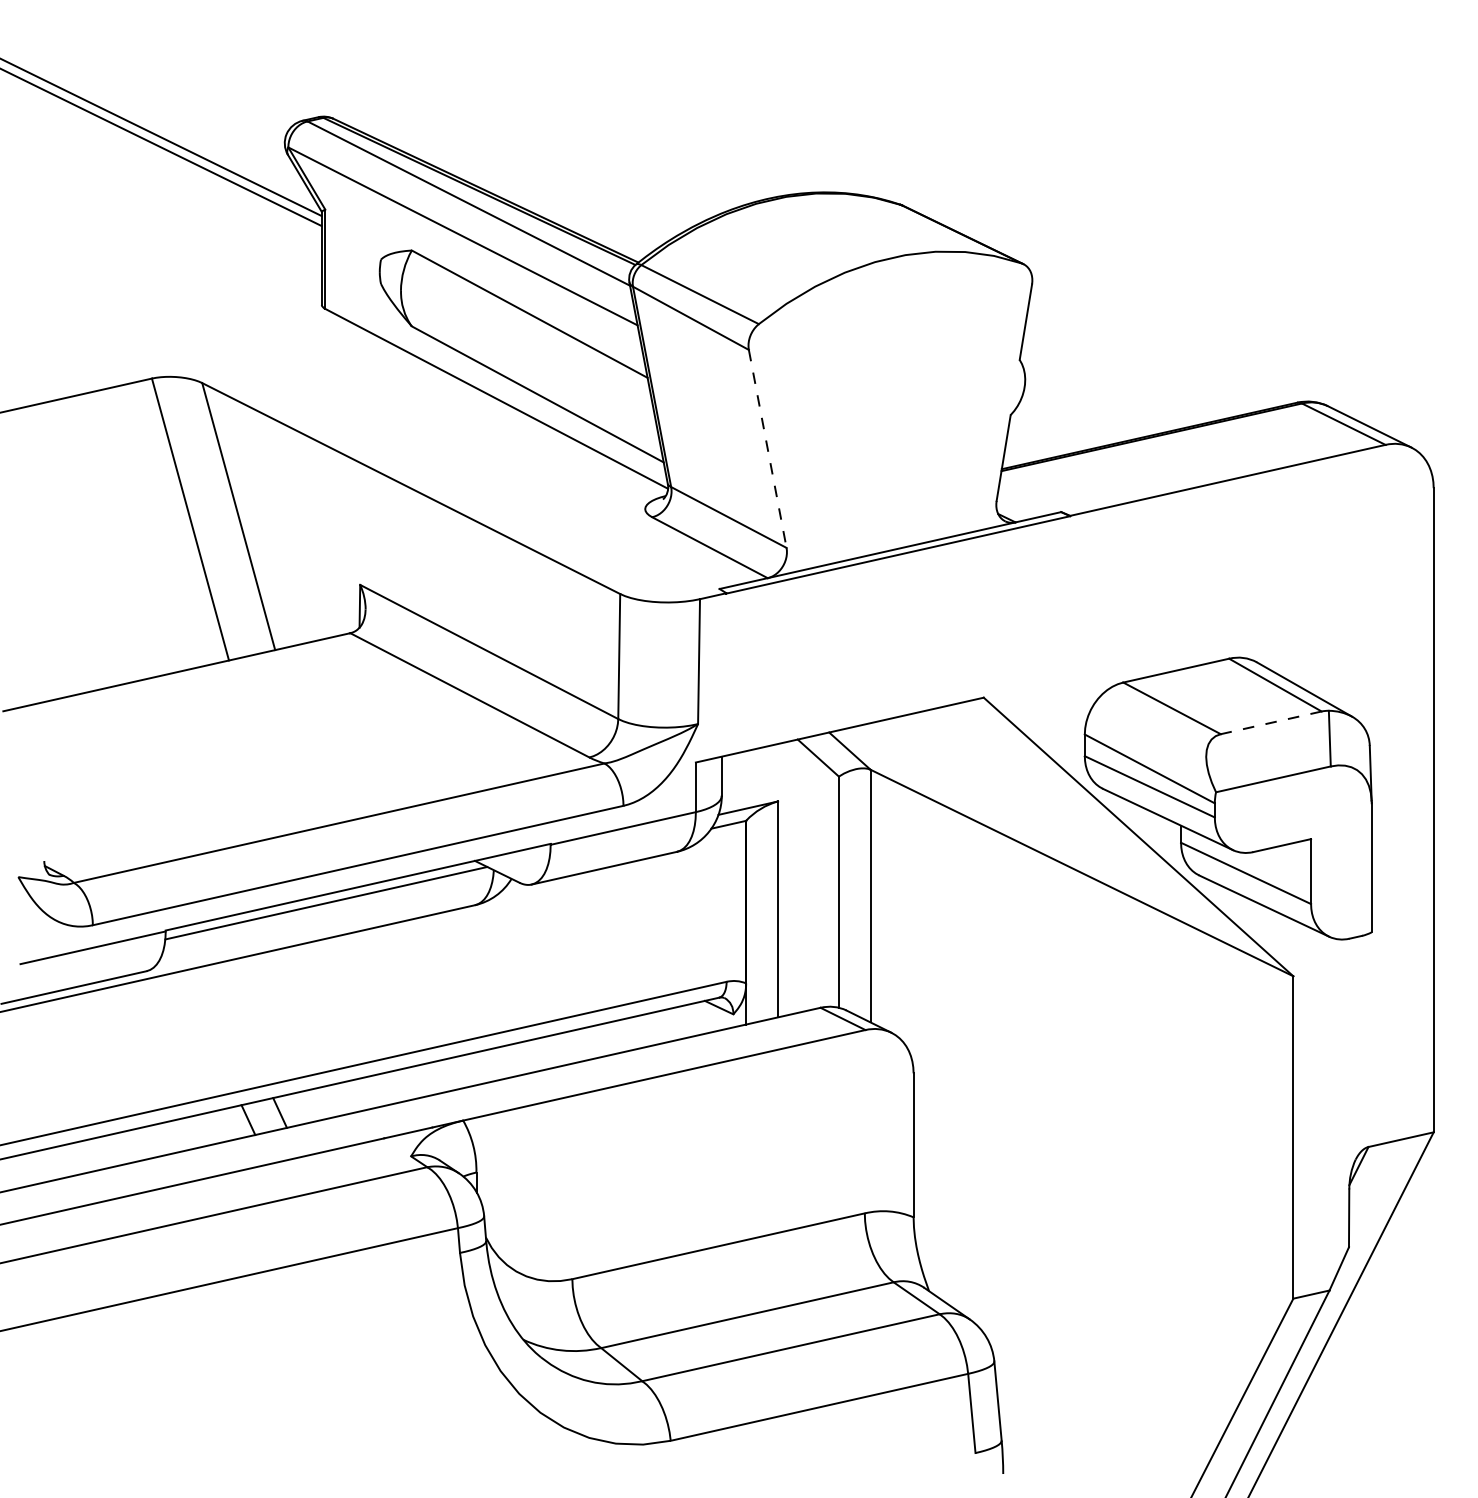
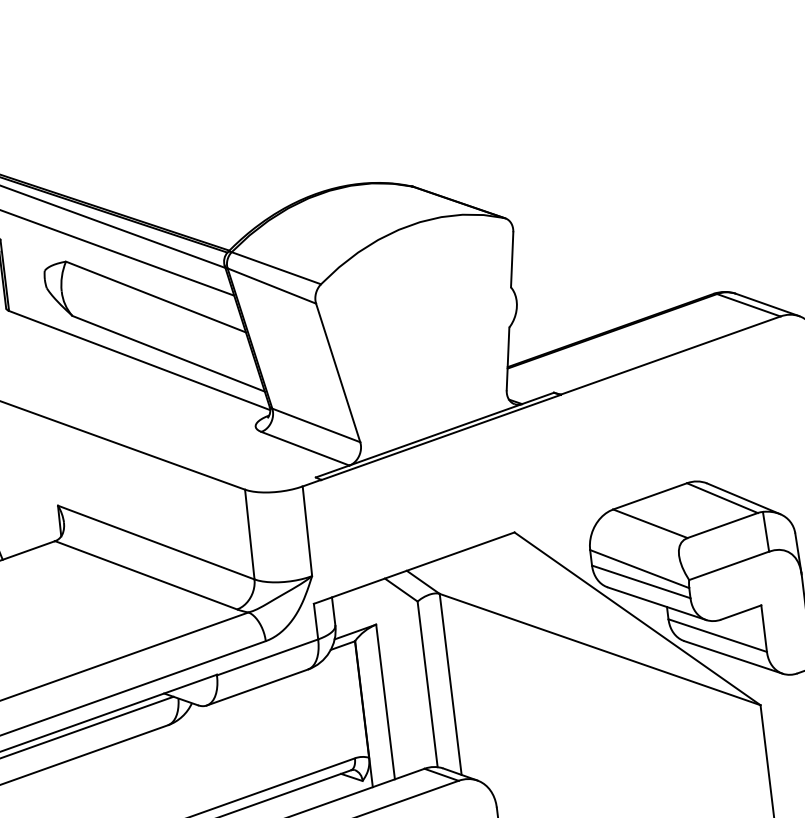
line: (767, 448) -> (337, 372), dashed -> solid
line: (1271, 722) -> (722, 525), dashed -> solid

